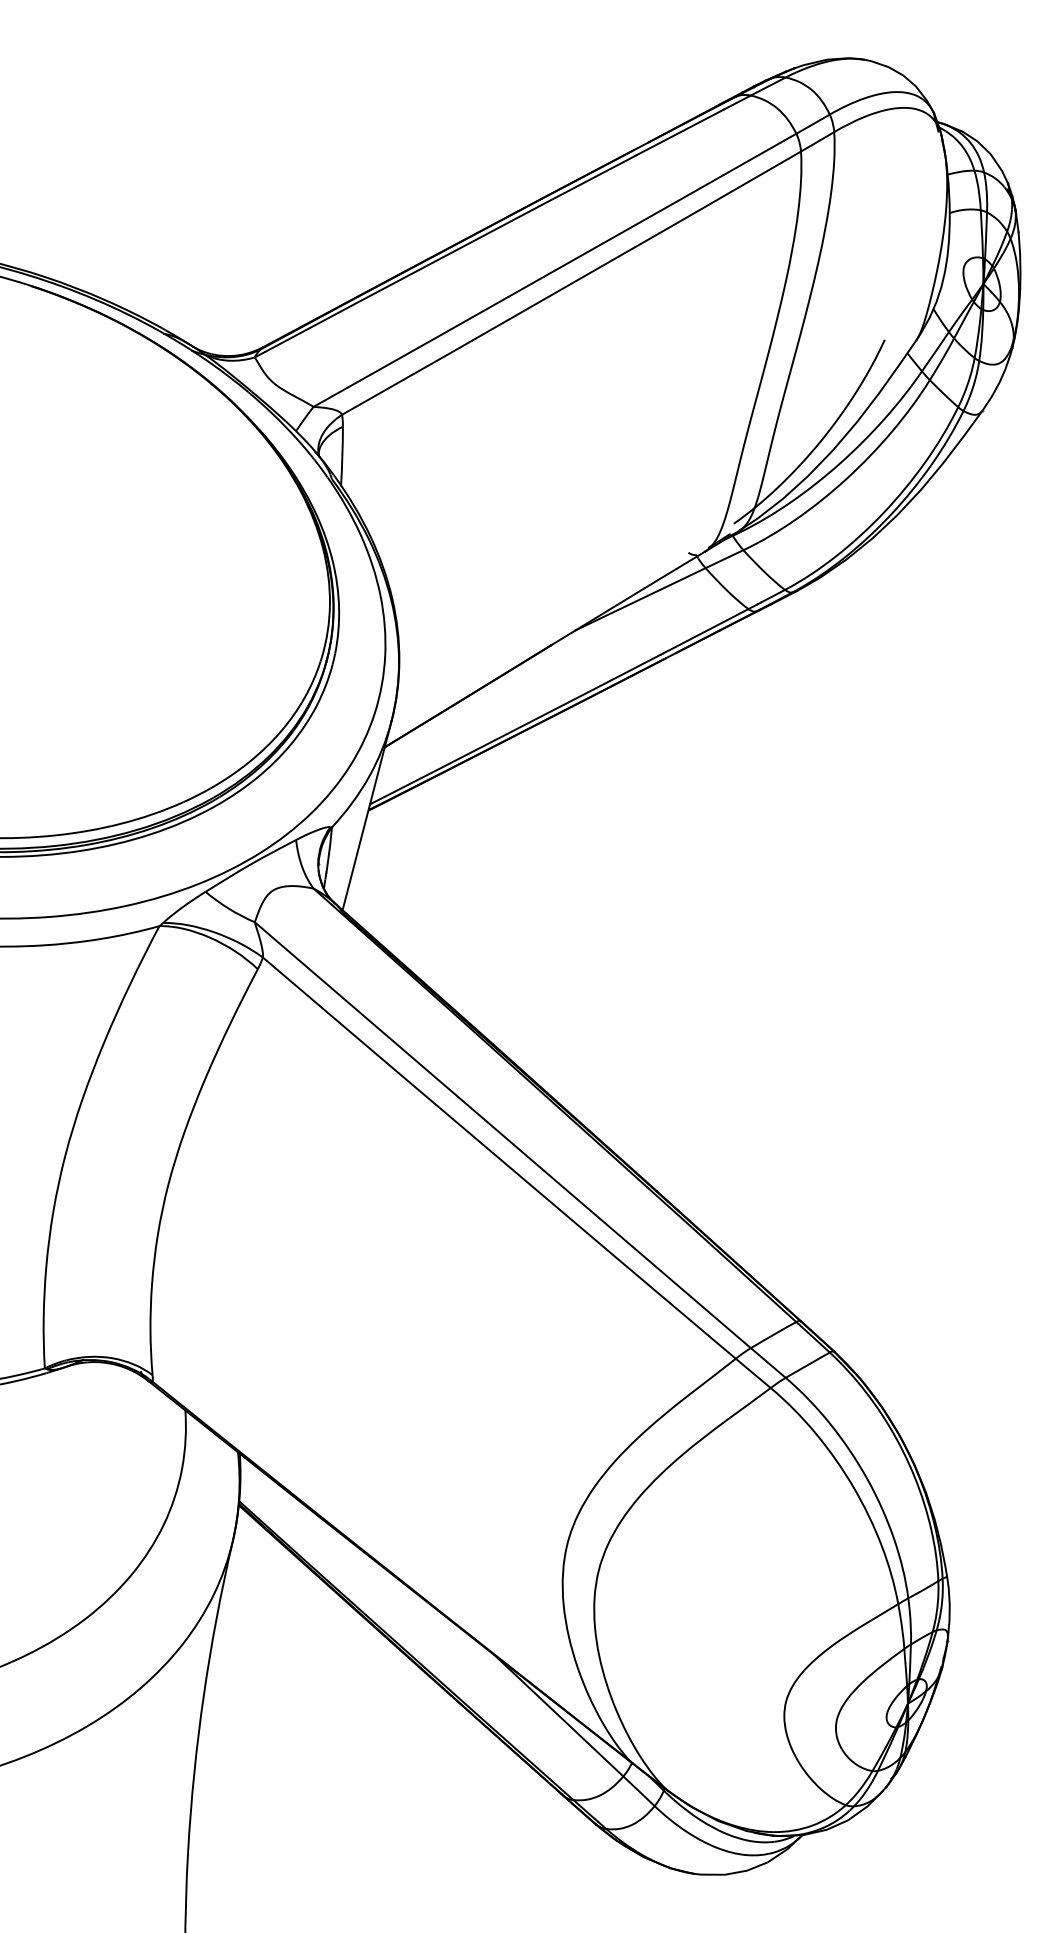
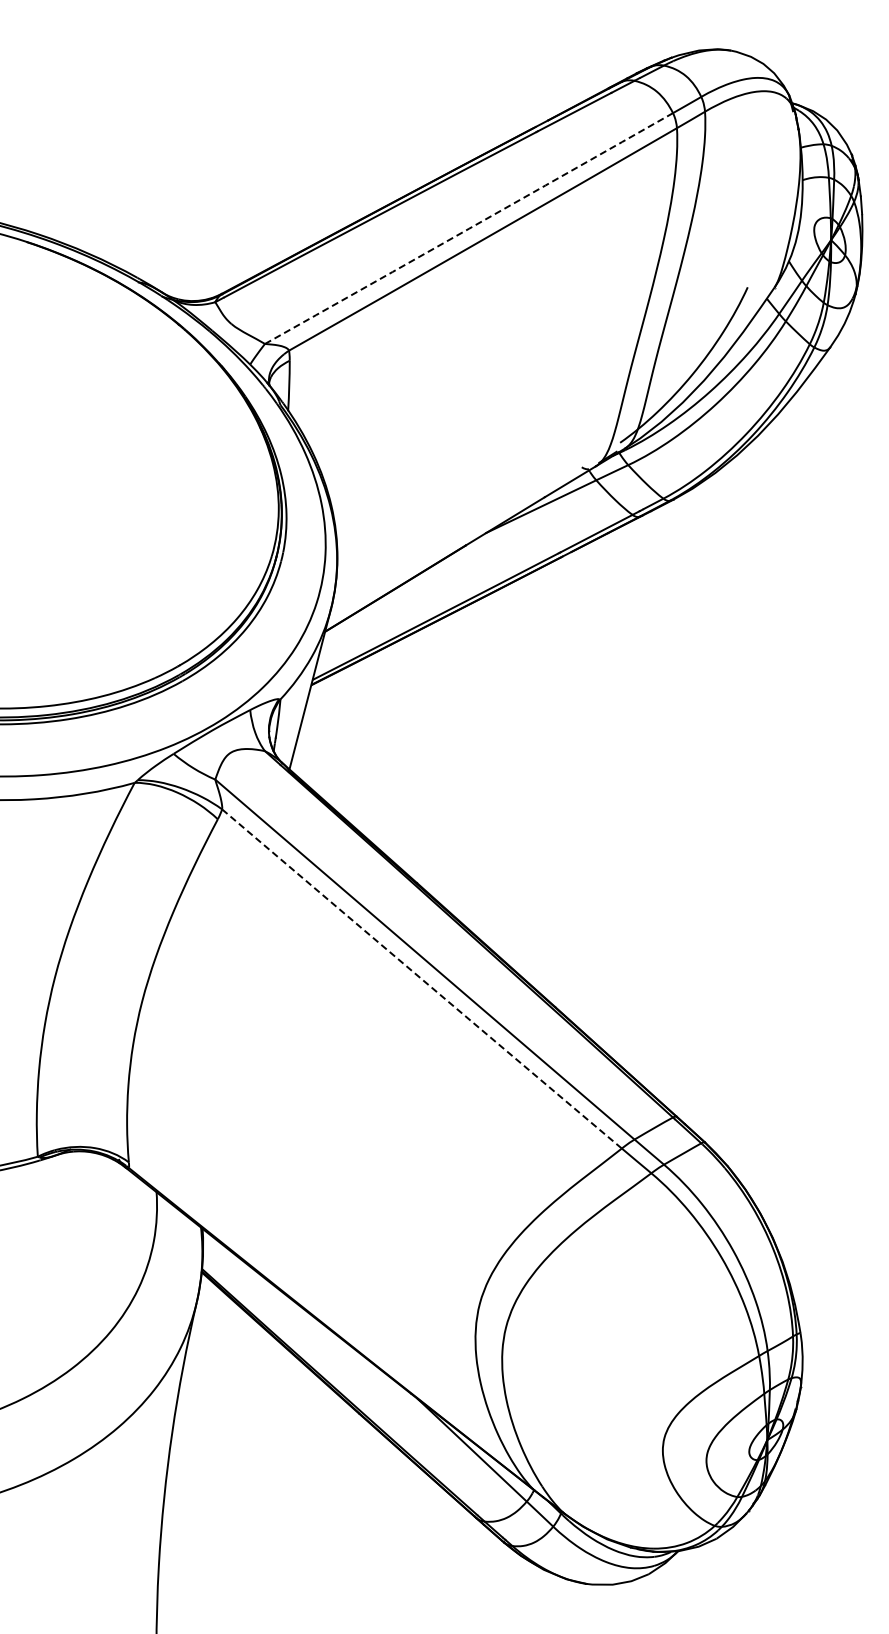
arc: (555, 270) -> (469, 228), solid -> dashed
arc: (498, 1158) -> (421, 979), solid -> dashed

